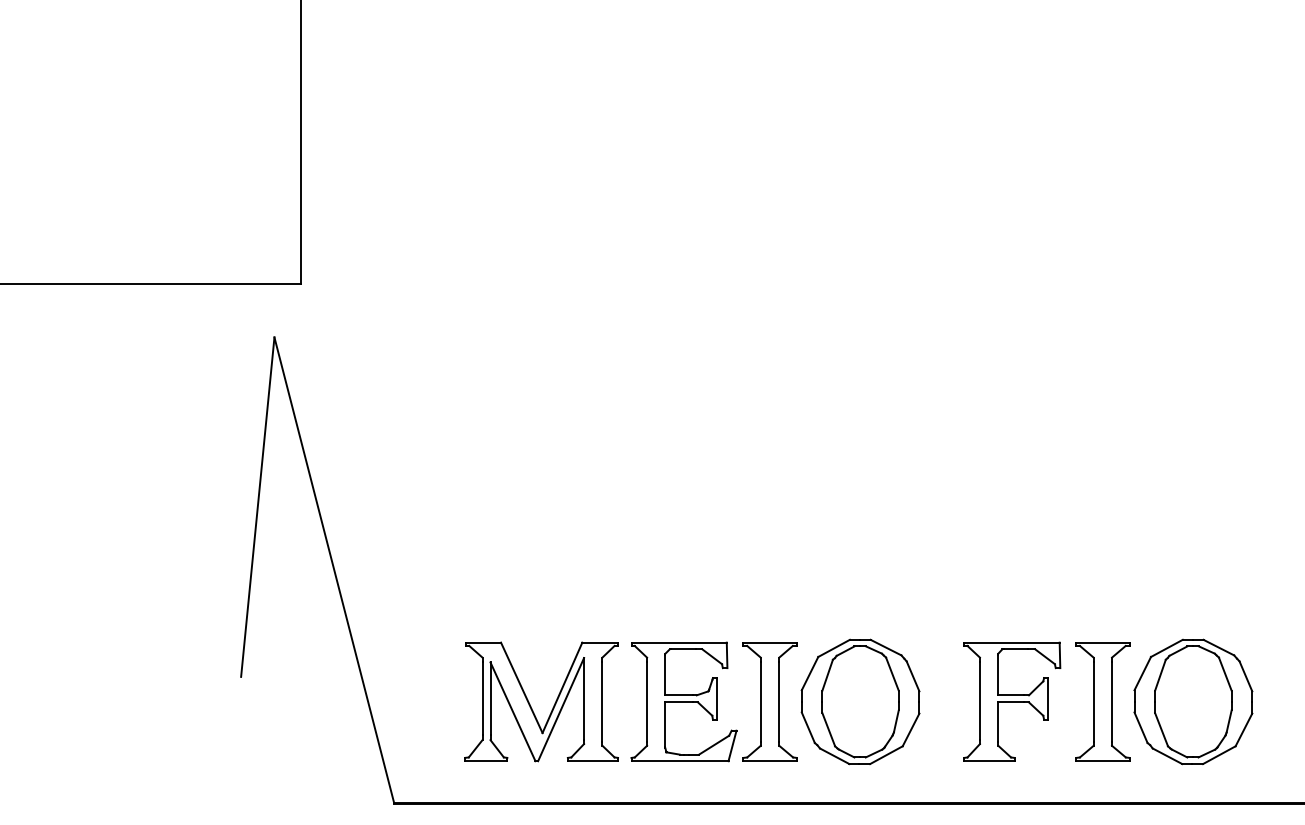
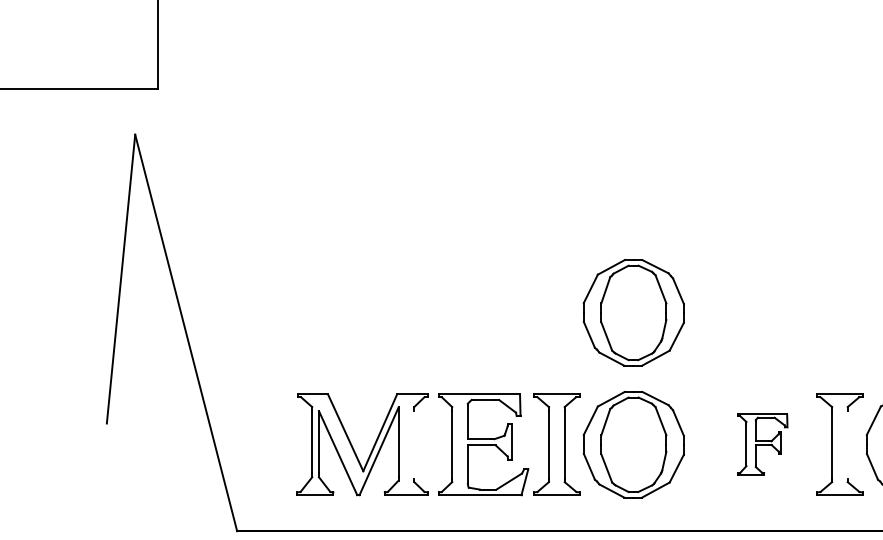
part: (860, 546) -> (633, 312), added
line: (602, 701) -> (414, 444), removed
part: (1012, 701) -> (763, 444), size x0.6
line: (1112, 701) -> (848, 444), removed

